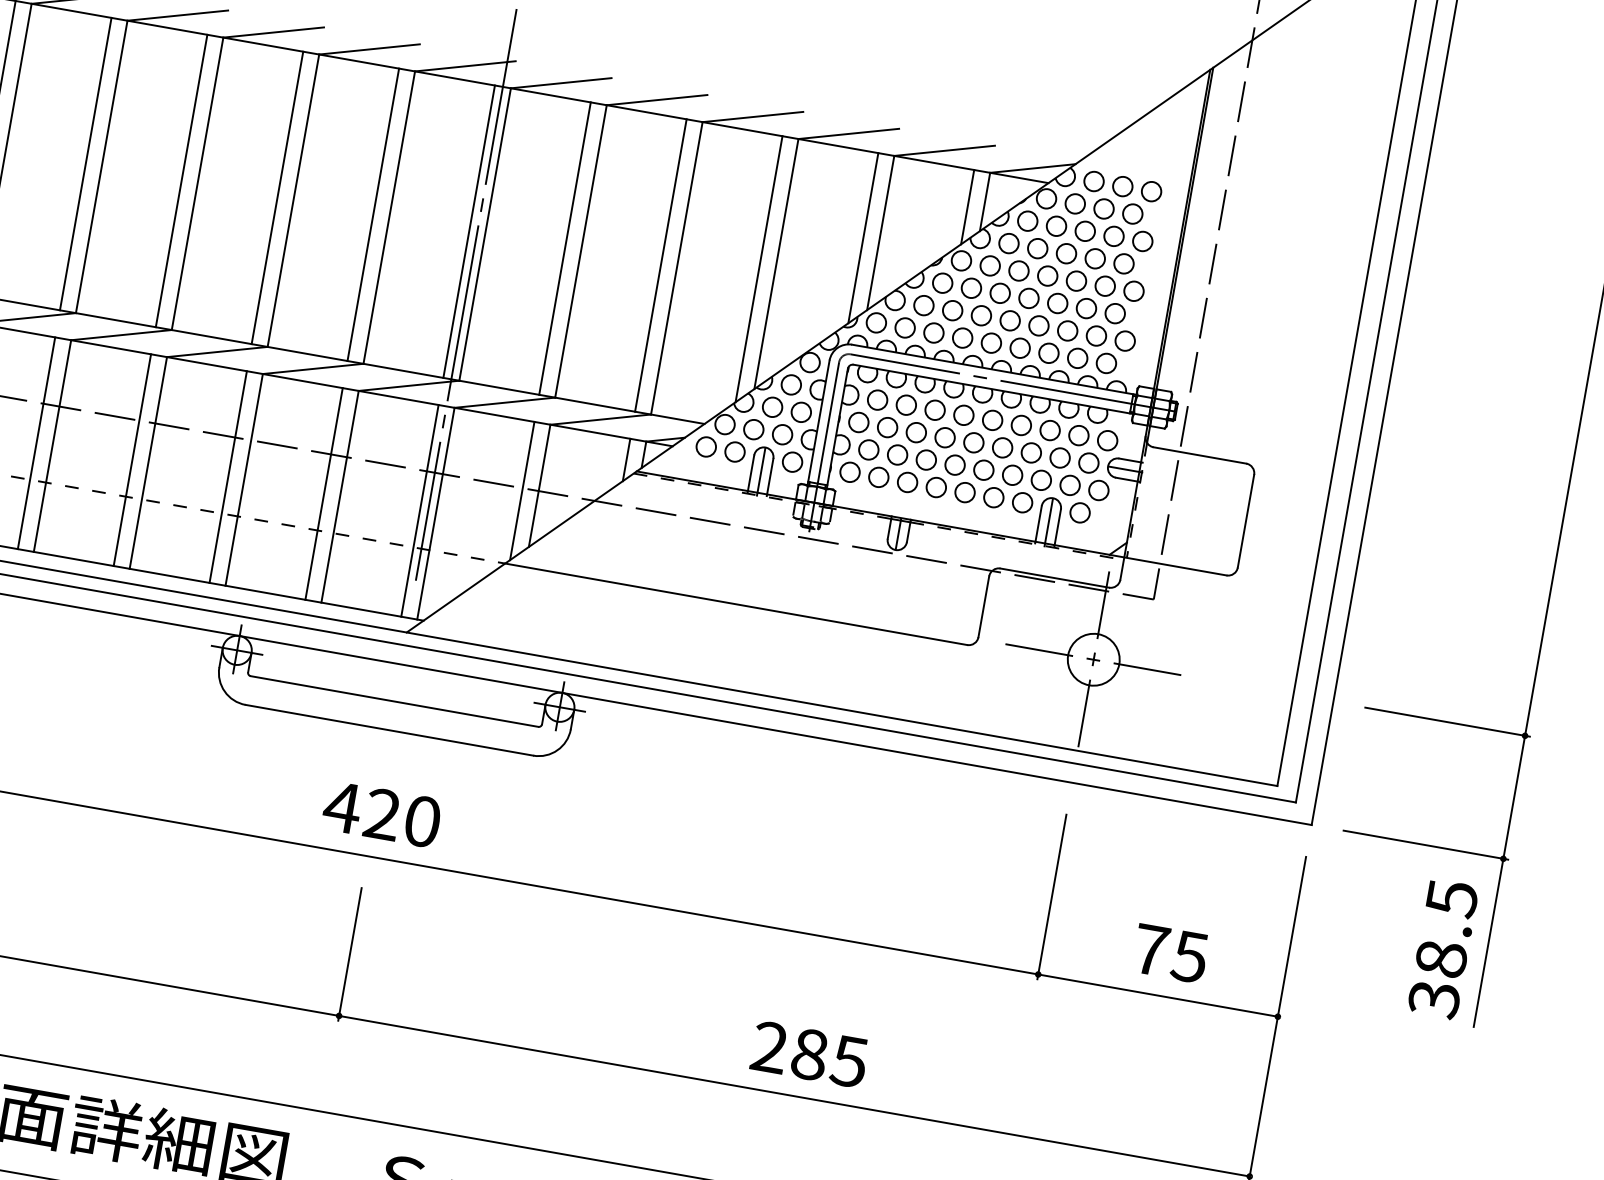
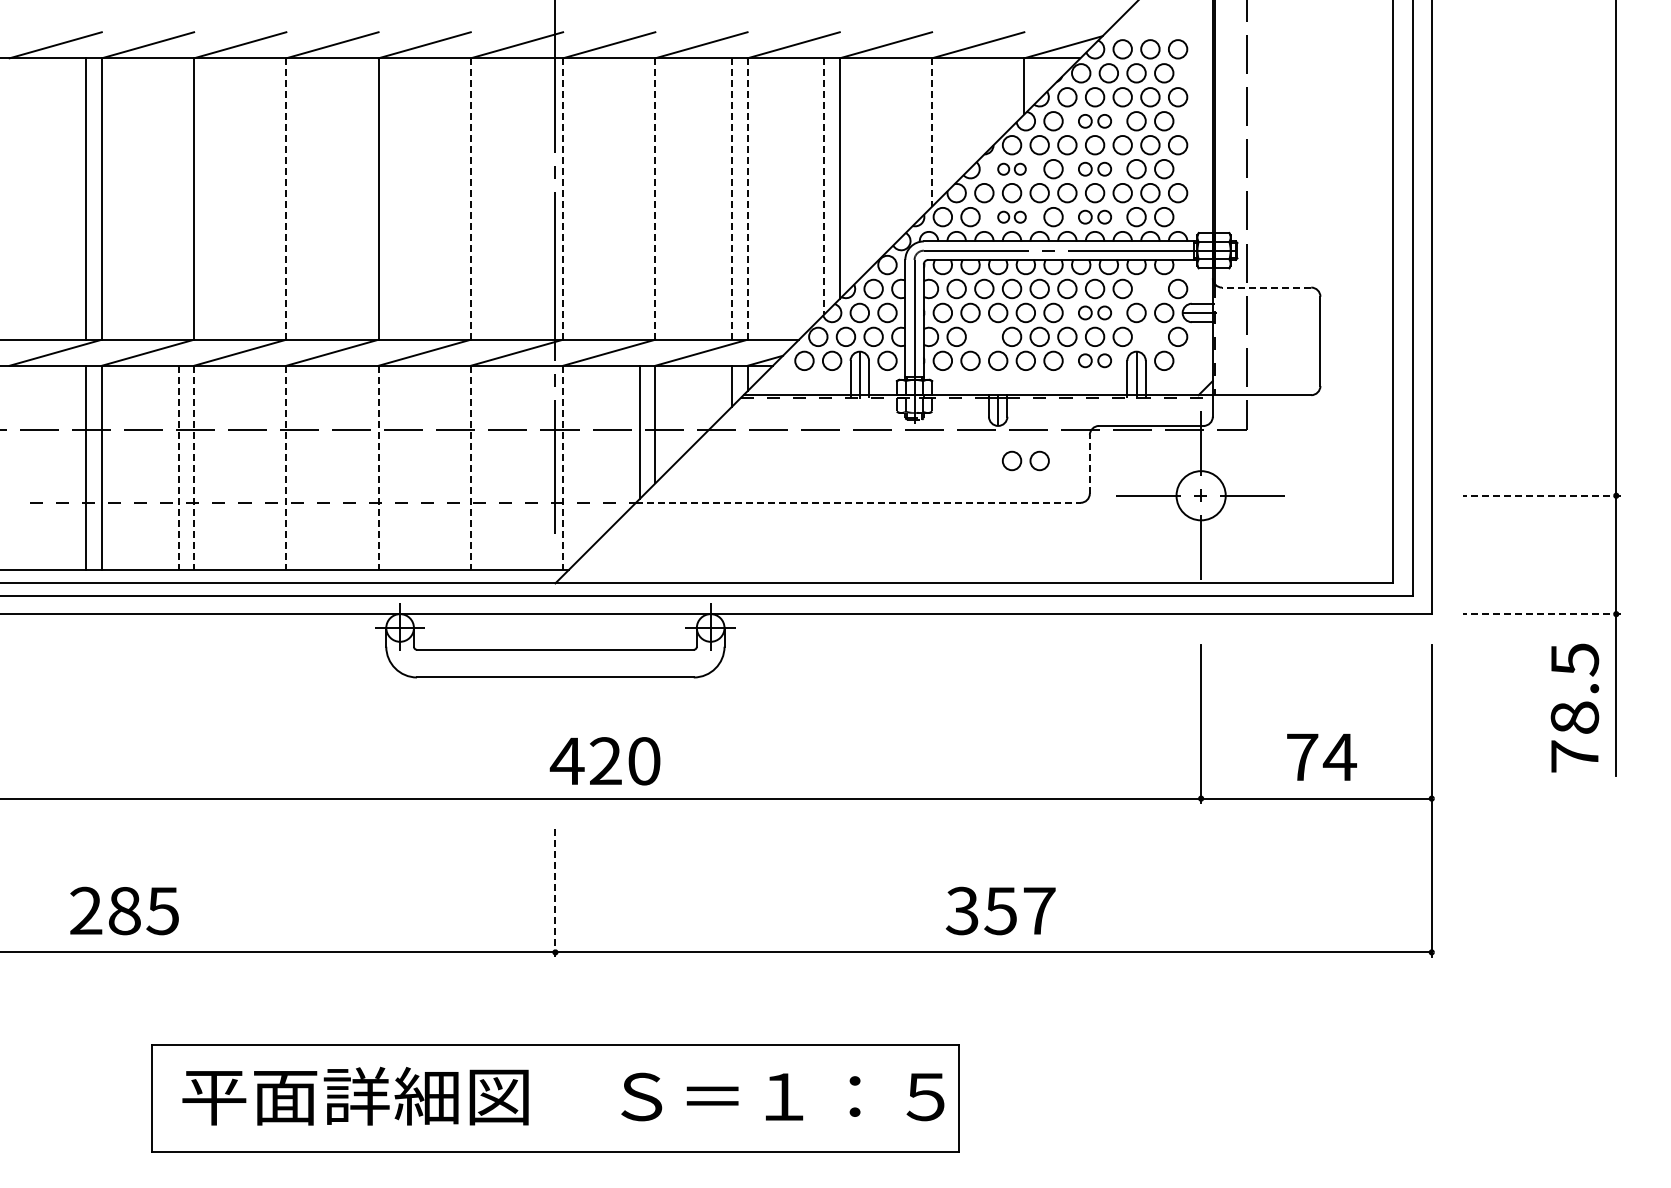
line: (85, 163) -> (178, 198), removed
line: (181, 180) -> (270, 198), removed
line: (197, 184) -> (286, 199), solid -> dashed
line: (277, 197) -> (363, 198), removed
line: (967, 206) -> (1008, 93), removed
line: (373, 214) -> (455, 198), removed
line: (388, 218) -> (470, 199), solid -> dashed
line: (469, 231) -> (547, 198), removed
line: (880, 234) -> (932, 133), solid -> dashed
line: (485, 235) -> (563, 199), solid -> dashed
line: (863, 238) -> (916, 140), removed
line: (564, 247) -> (639, 198), removed
line: (581, 251) -> (655, 199), solid -> dashed
part: (1051, 251) -> (1094, 121), size x0.7
line: (661, 266) -> (732, 199), solid -> dashed
line: (676, 268) -> (747, 199), solid -> dashed
line: (759, 269) -> (824, 186), solid -> dashed
part: (956, 286) -> (1011, 169), size x0.6
part: (1042, 301) -> (1094, 169), size x0.7
part: (947, 335) -> (1011, 217), size x0.6
part: (1033, 351) -> (1094, 217), size x0.7
circle: (1079, 435) -> (1150, 288), removed
line: (36, 443) -> (178, 467), solid -> dashed
line: (52, 445) -> (194, 467), solid -> dashed
part: (1016, 449) -> (1094, 312), size x0.7
circle: (897, 454) -> (984, 336), removed
line: (1199, 455) -> (1266, 287), solid -> dashed
line: (131, 459) -> (270, 467), removed
line: (148, 462) -> (286, 467), solid -> dashed
line: (228, 476) -> (363, 467), removed
line: (244, 479) -> (378, 467), solid -> dashed
circle: (1070, 485) -> (1150, 336), removed
line: (324, 493) -> (455, 467), removed
line: (339, 496) -> (470, 467), solid -> dashed
part: (1007, 499) -> (1094, 360), size x0.7
line: (419, 510) -> (547, 467), removed
line: (436, 513) -> (563, 467), solid -> dashed
part: (917, 590) -> (1025, 460), added
line: (736, 603) -> (858, 502), solid -> dashed
line: (983, 605) -> (1089, 463), solid -> dashed
line: (1447, 721) -> (1541, 495), solid -> dashed
text: (381, 814) -> (604, 761), moved
line: (1425, 845) -> (1541, 614), solid -> dashed
line: (350, 954) -> (555, 893), solid -> dashed
text: (1189, 957) -> (1339, 757), 75 -> 74
text: (1433, 999) -> (1574, 756), 38.5 -> 78.5
text: (809, 1054) -> (1000, 911), 285 -> 357

